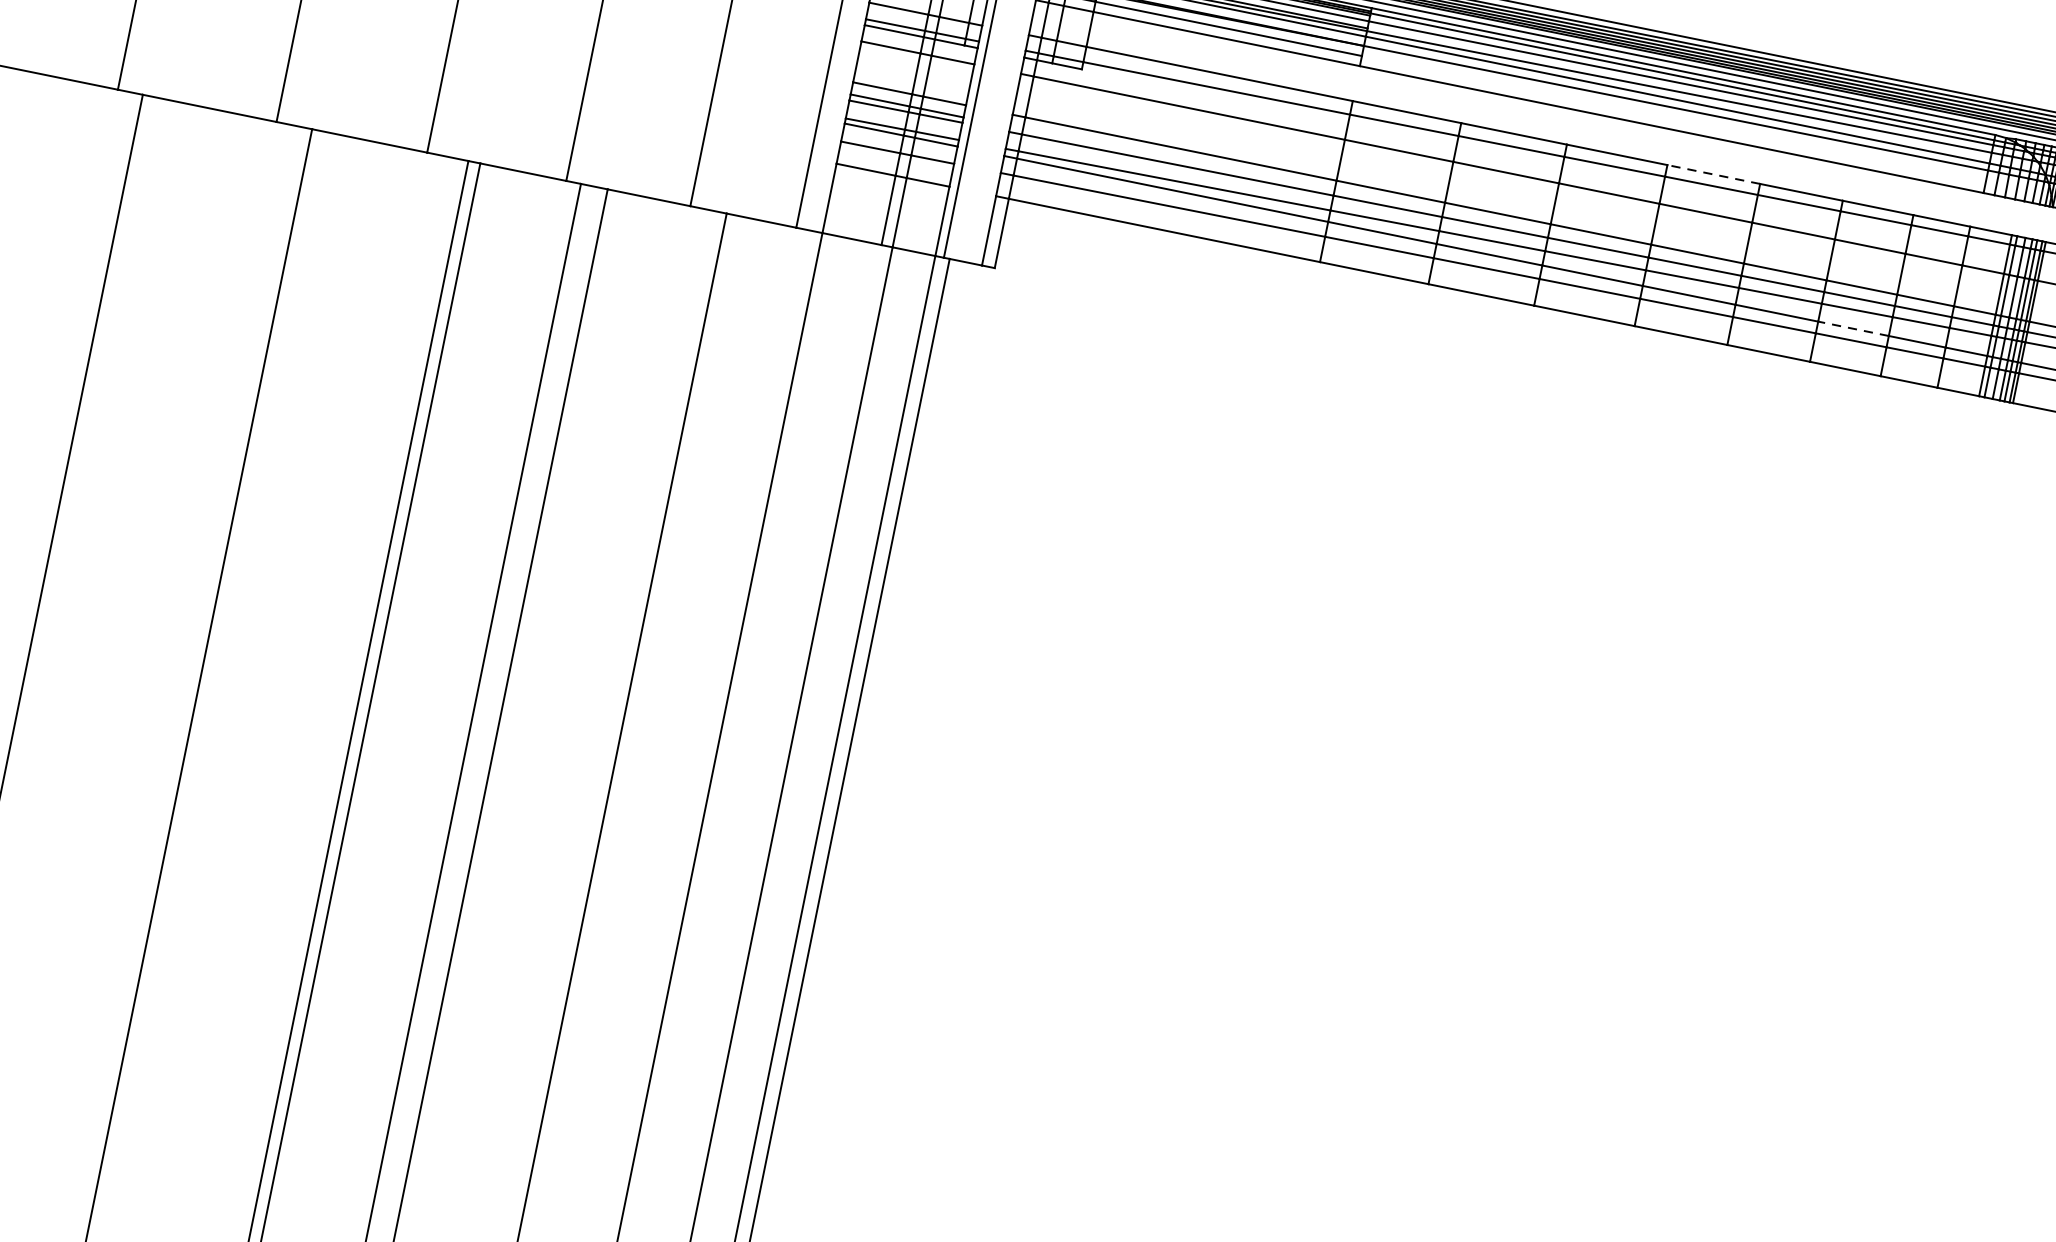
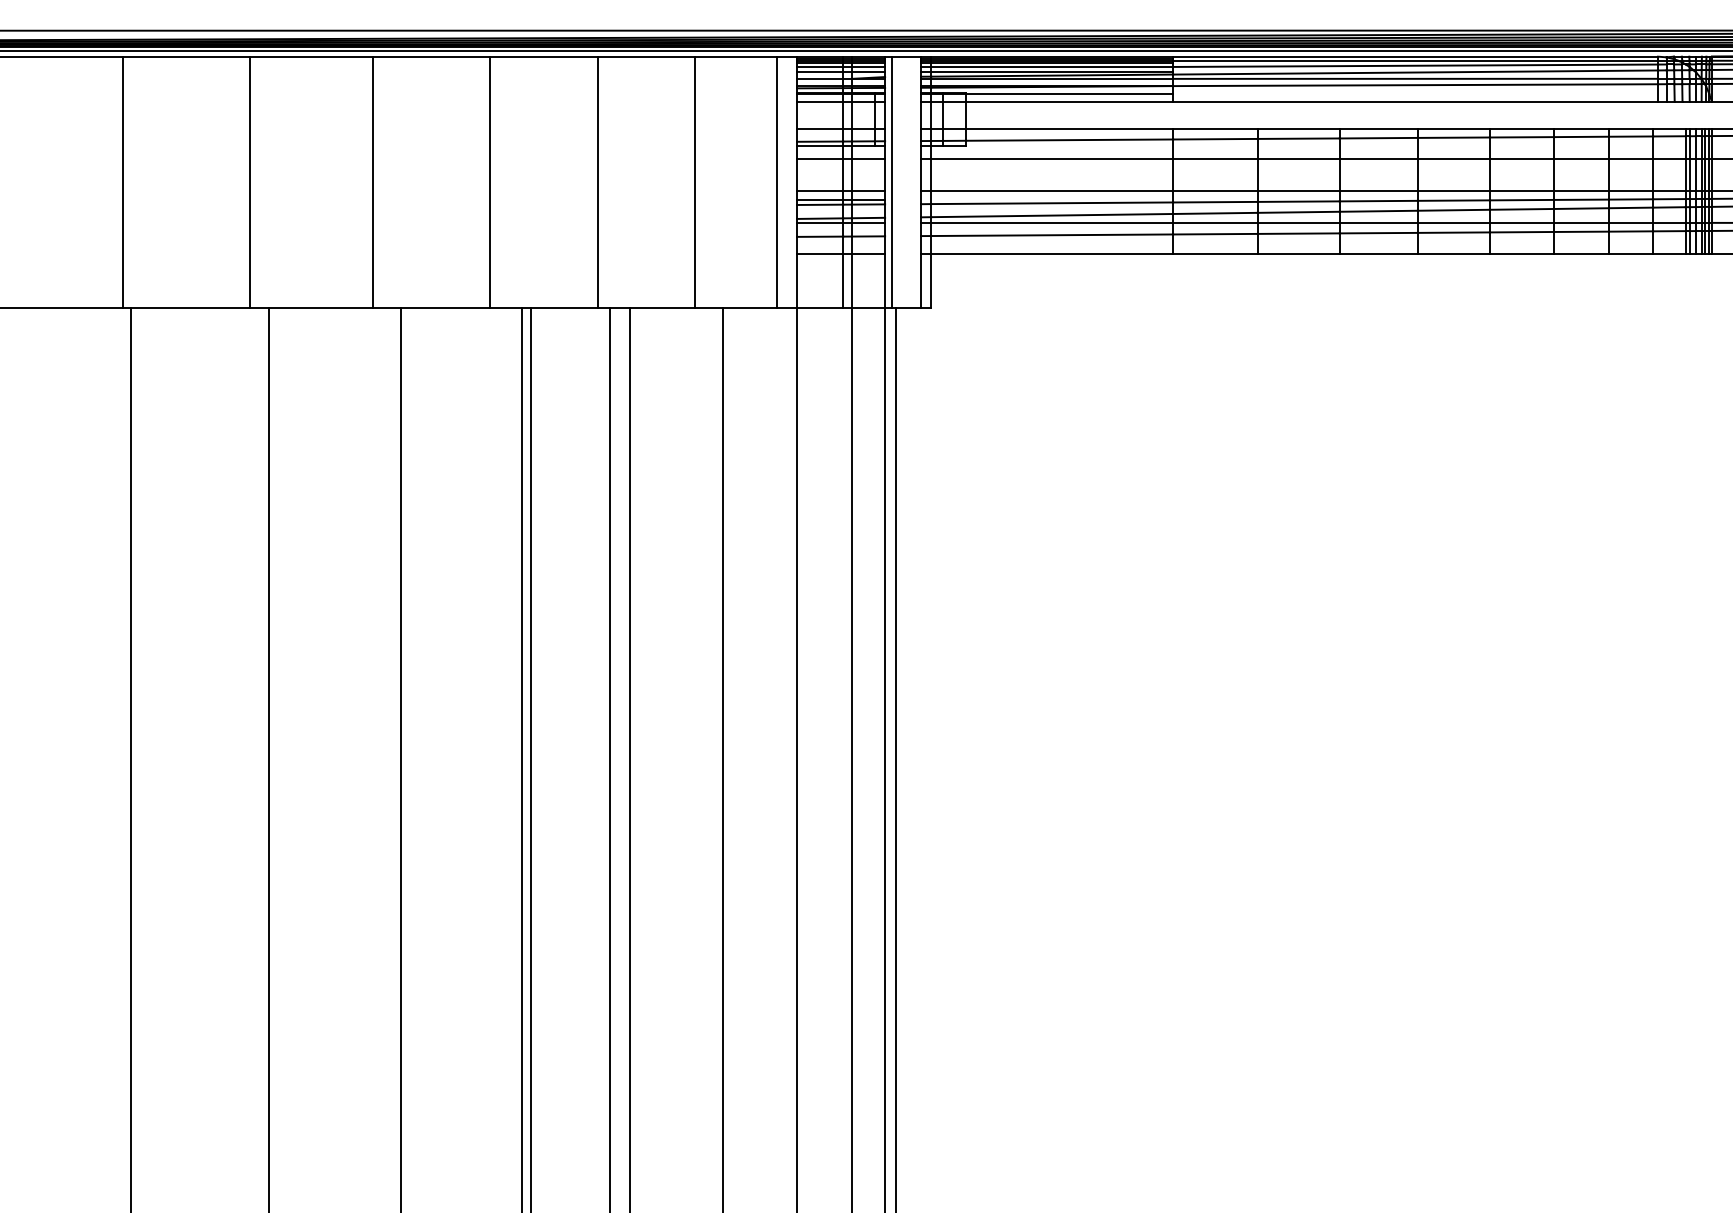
line: (1713, 173) -> (1453, 128), dashed -> solid
line: (1853, 328) -> (1581, 222), dashed -> solid

